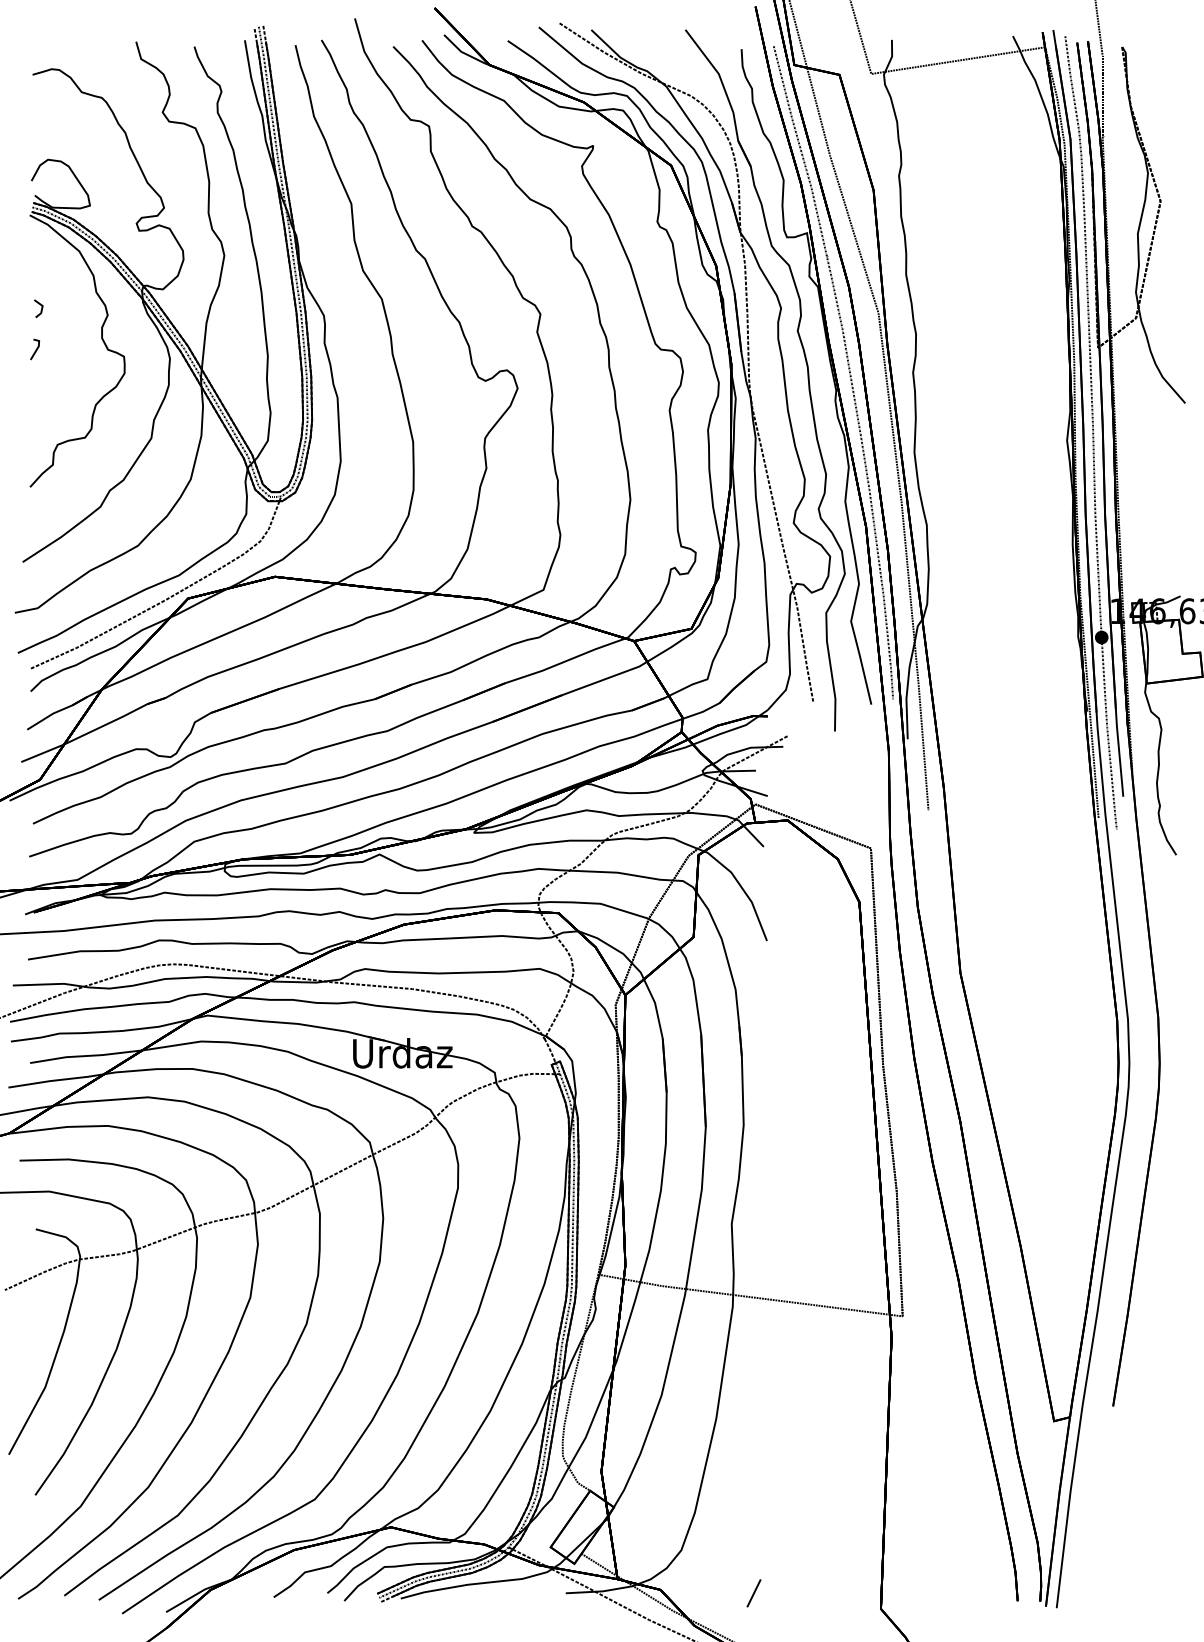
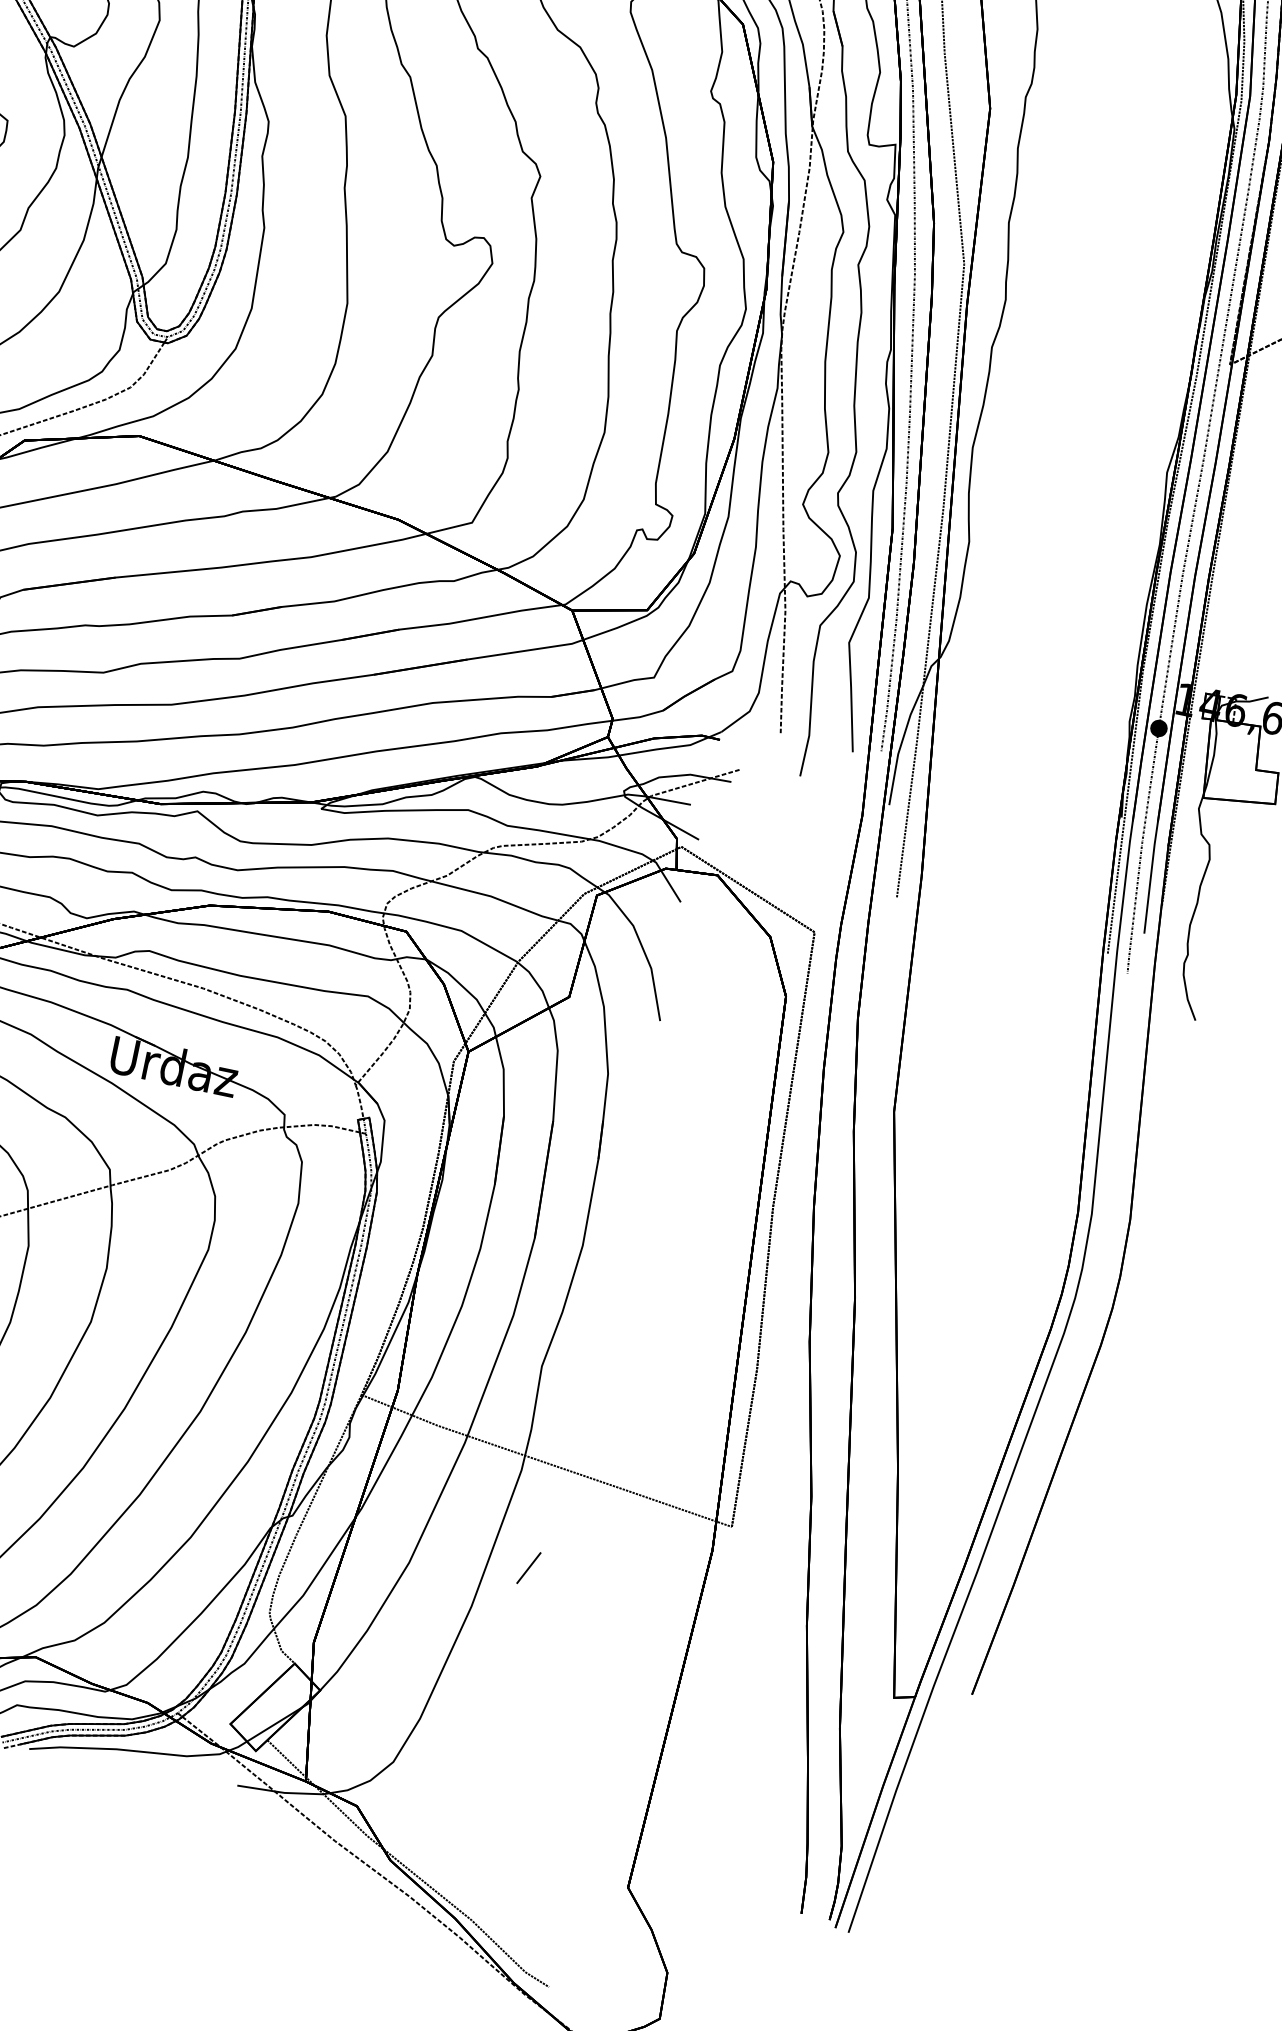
line: (753, 1593) -> (528, 1568), moved

